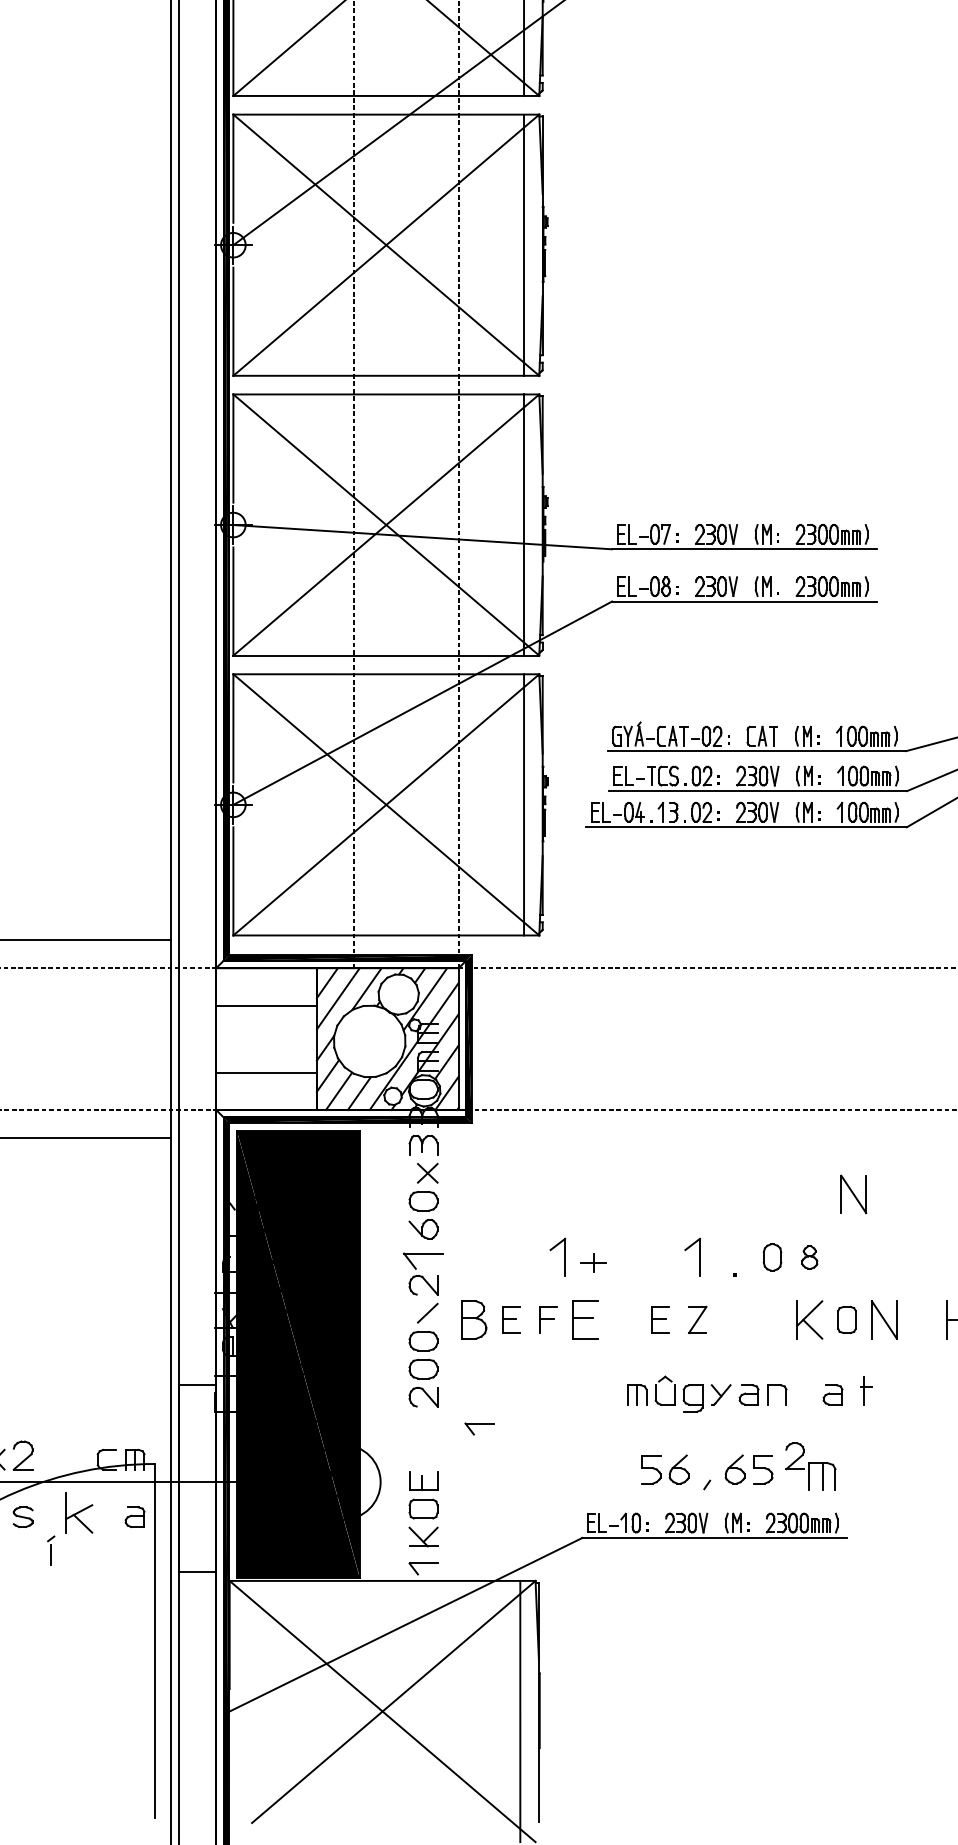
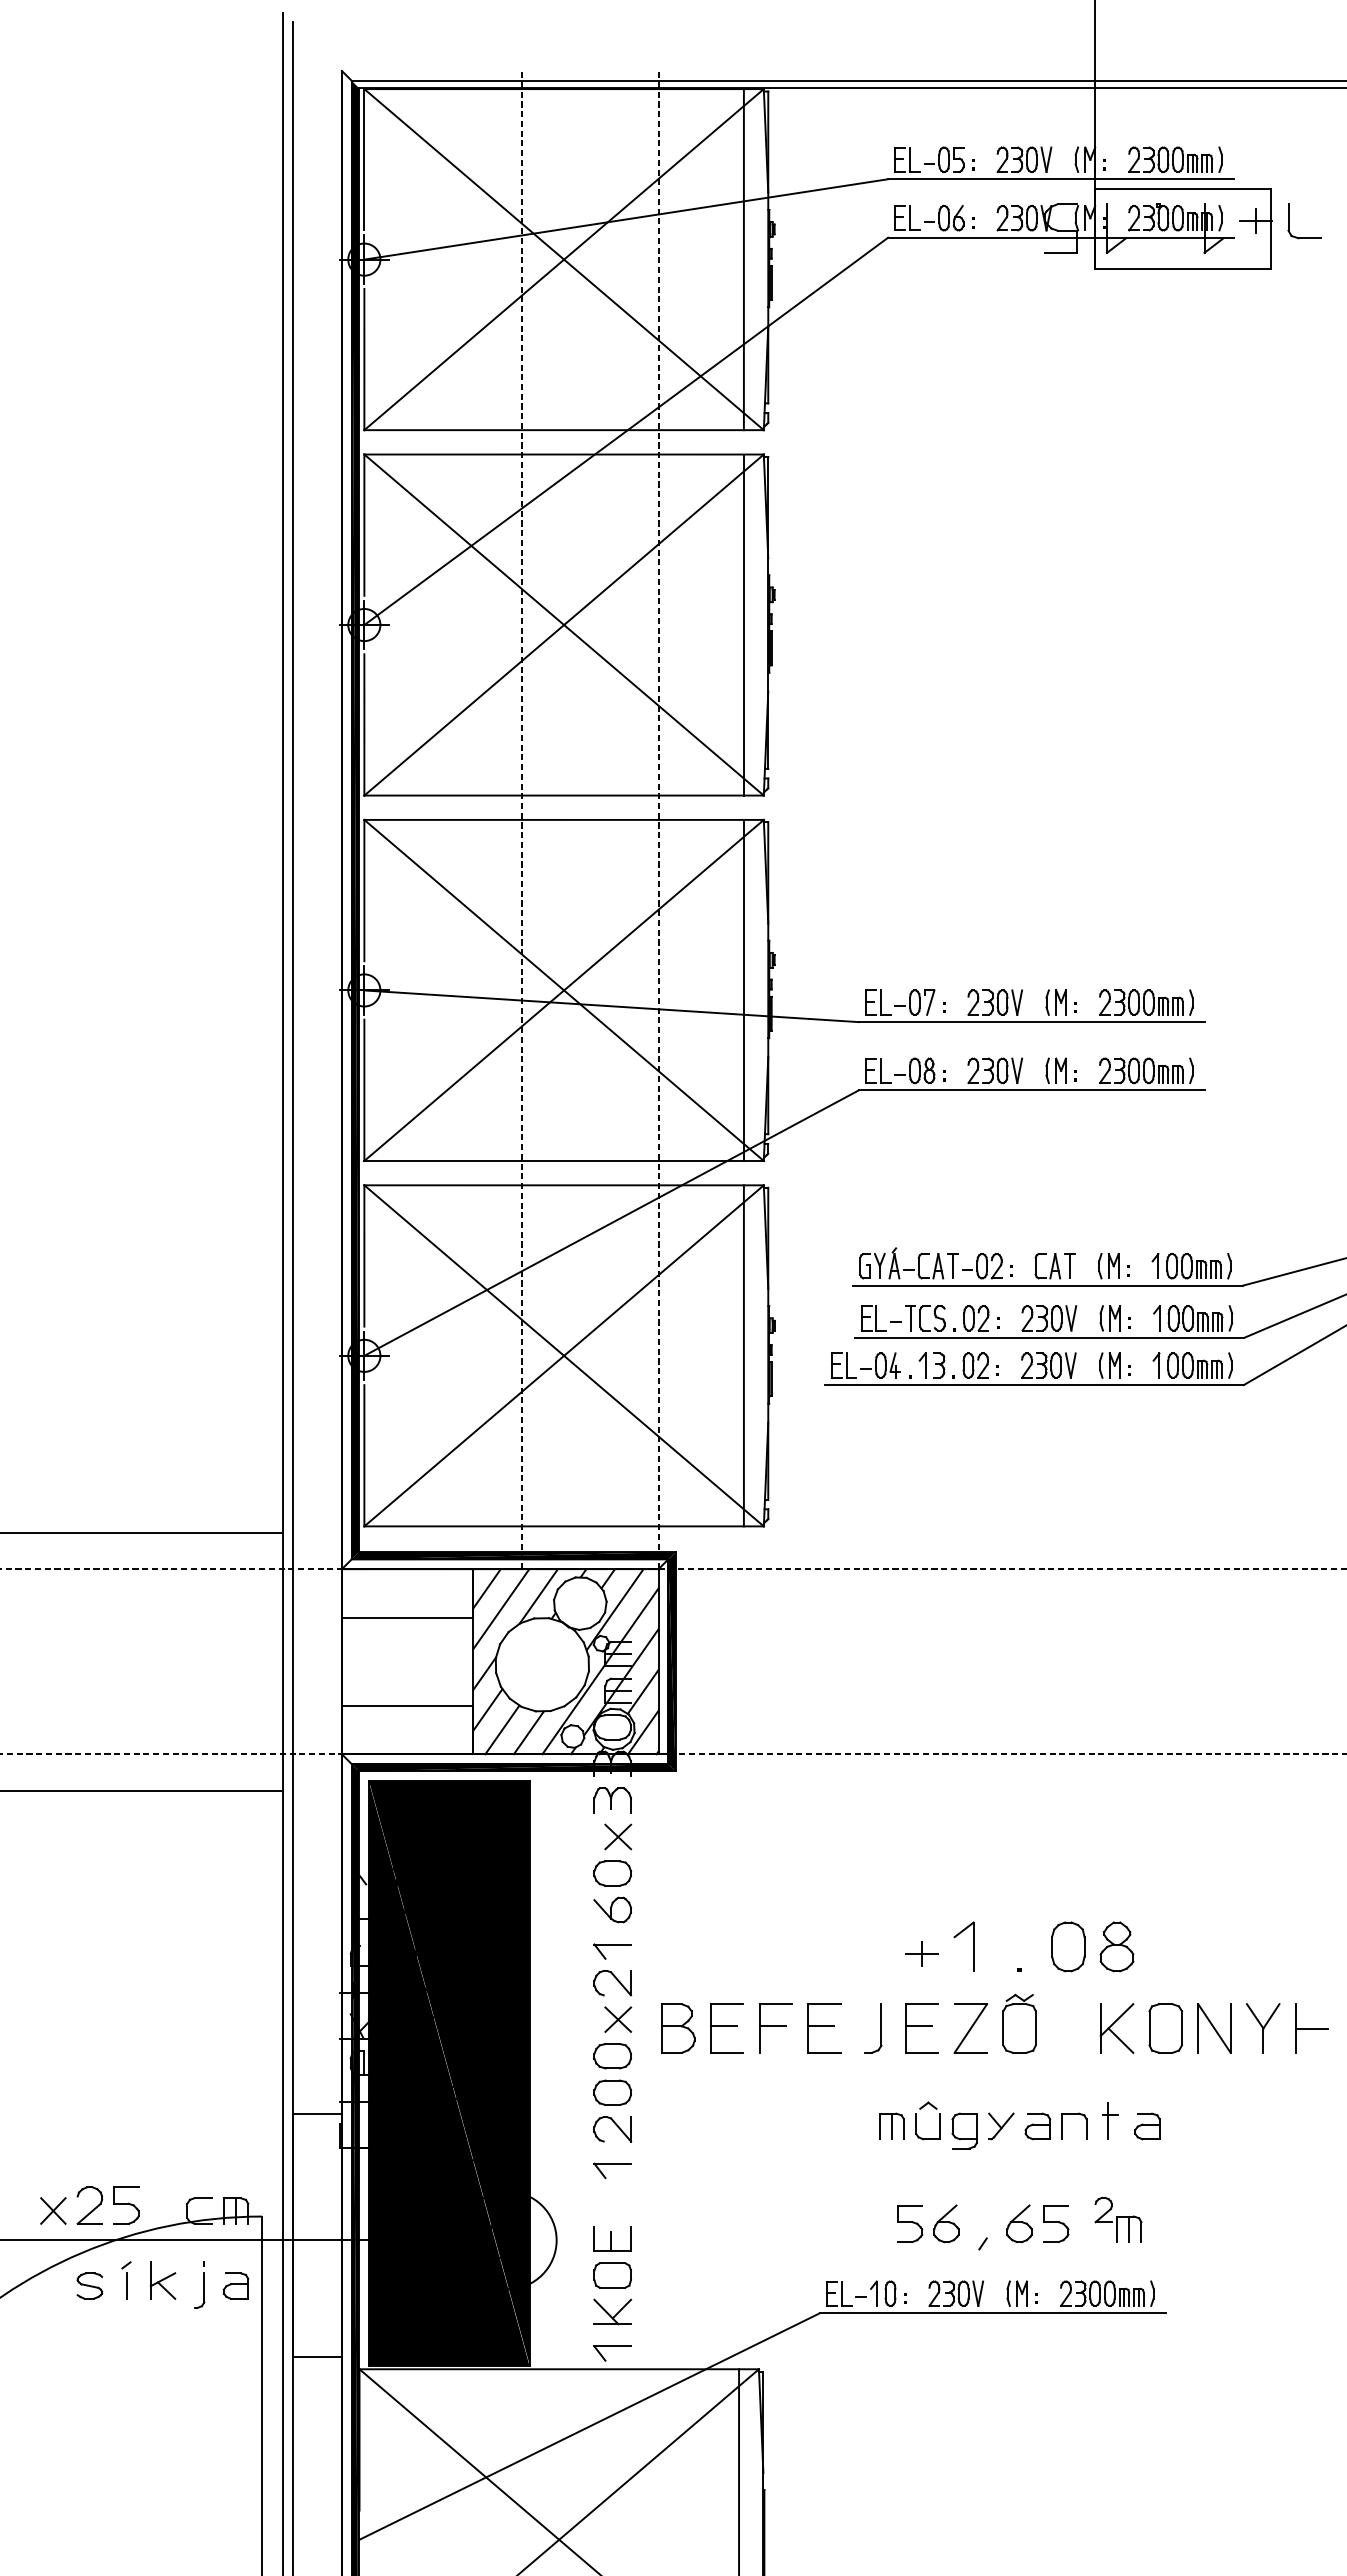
part: (853, 1194) -> (1174, 1864), removed
part: (565, 1257) -> (797, 1946), removed
part: (772, 1257) -> (1068, 1946), size x1.43
part: (809, 1257) -> (1116, 1946), size x1.67
part: (423, 1261) -> (612, 1951), size x0.71
part: (593, 1262) -> (921, 1953), moved
line: (428, 1313) -> (618, 2019), added
part: (735, 1316) -> (1019, 2023), added
part: (510, 1319) -> (726, 2028), size x1.43
part: (548, 1319) -> (775, 2028), size x1.43
part: (628, 1319) -> (880, 2028), added
part: (660, 1319) -> (921, 2028), size x1.43
part: (697, 1319) -> (970, 2028), size x1.43
part: (846, 1319) -> (1165, 2028), size x1.43
part: (921, 1319) -> (1263, 2028), added
part: (866, 1390) -> (1110, 2120), moved
part: (479, 1428) -> (612, 2170), moved
part: (51, 1455) -> (126, 2205), added
part: (810, 1466) -> (1118, 2219), size x0.71
part: (78, 1512) -> (162, 2280), size x0.71
part: (107, 1516) -> (199, 2285), added
part: (51, 1550) -> (126, 2280), moved

